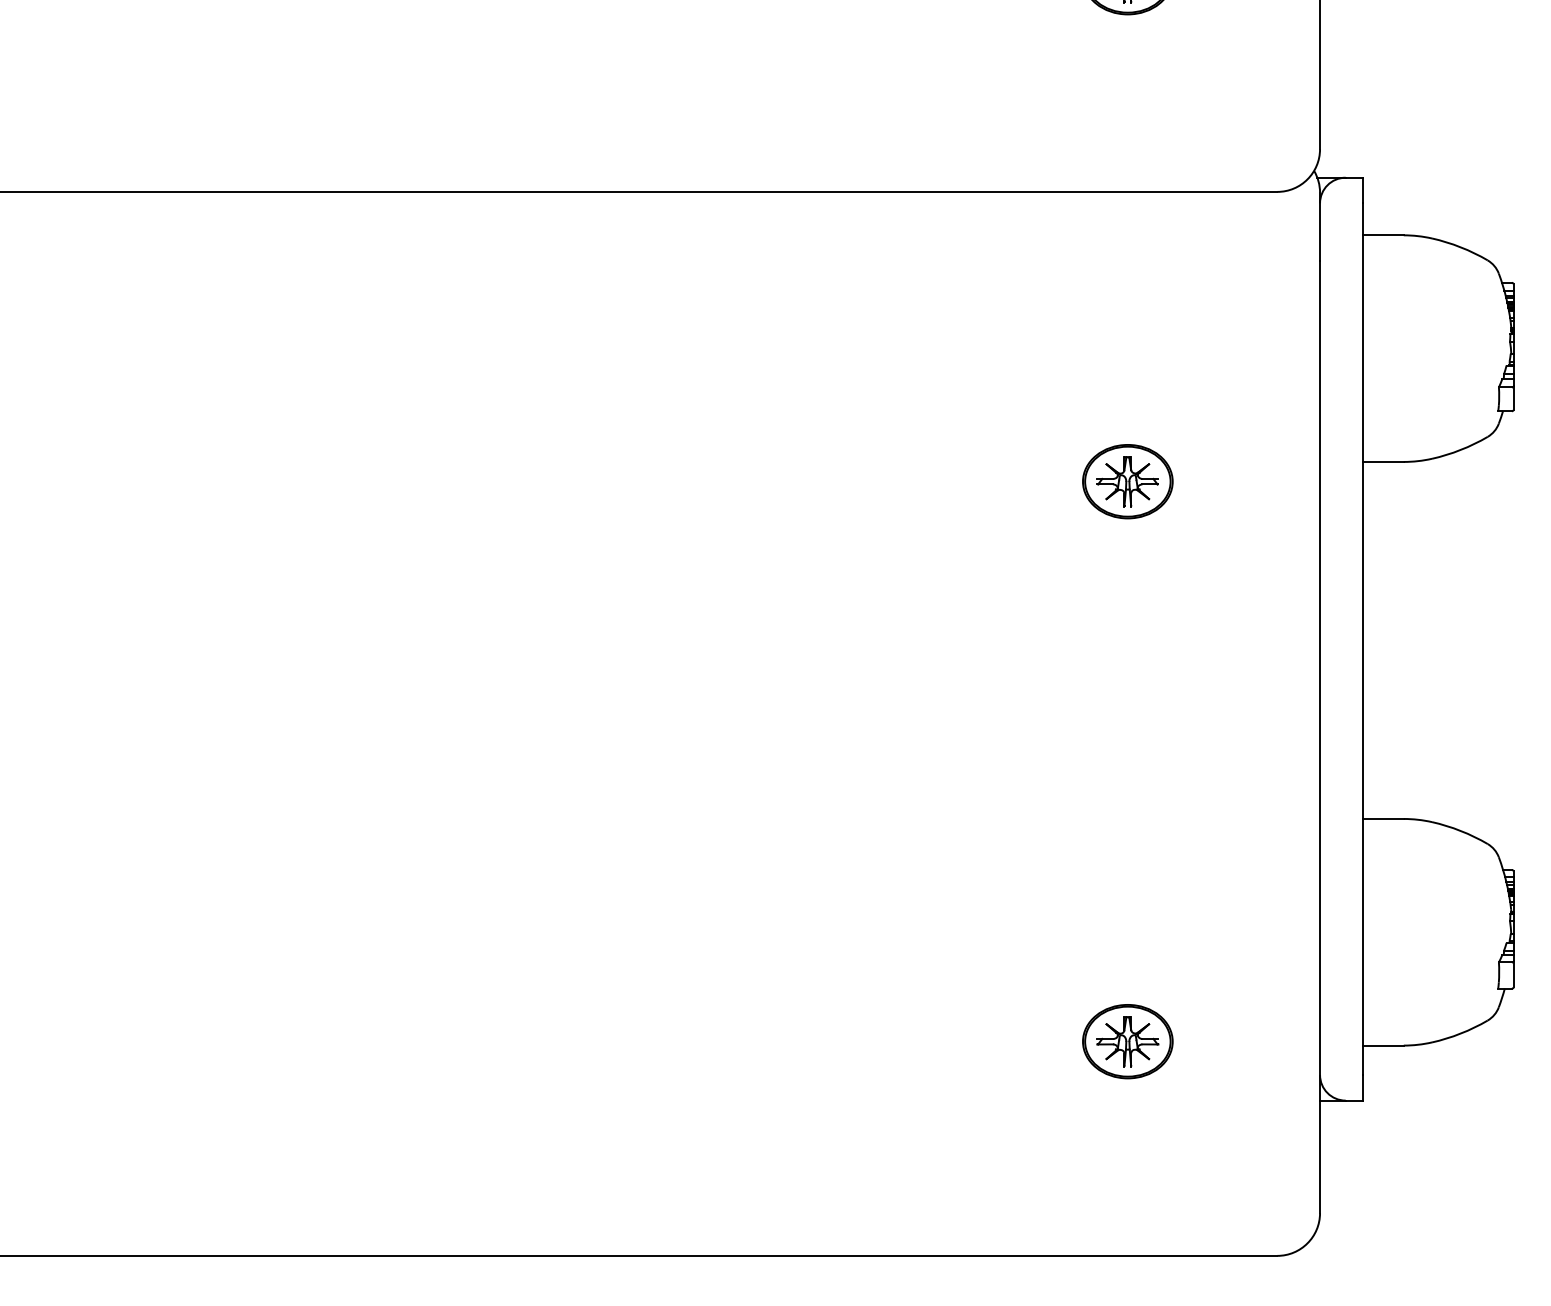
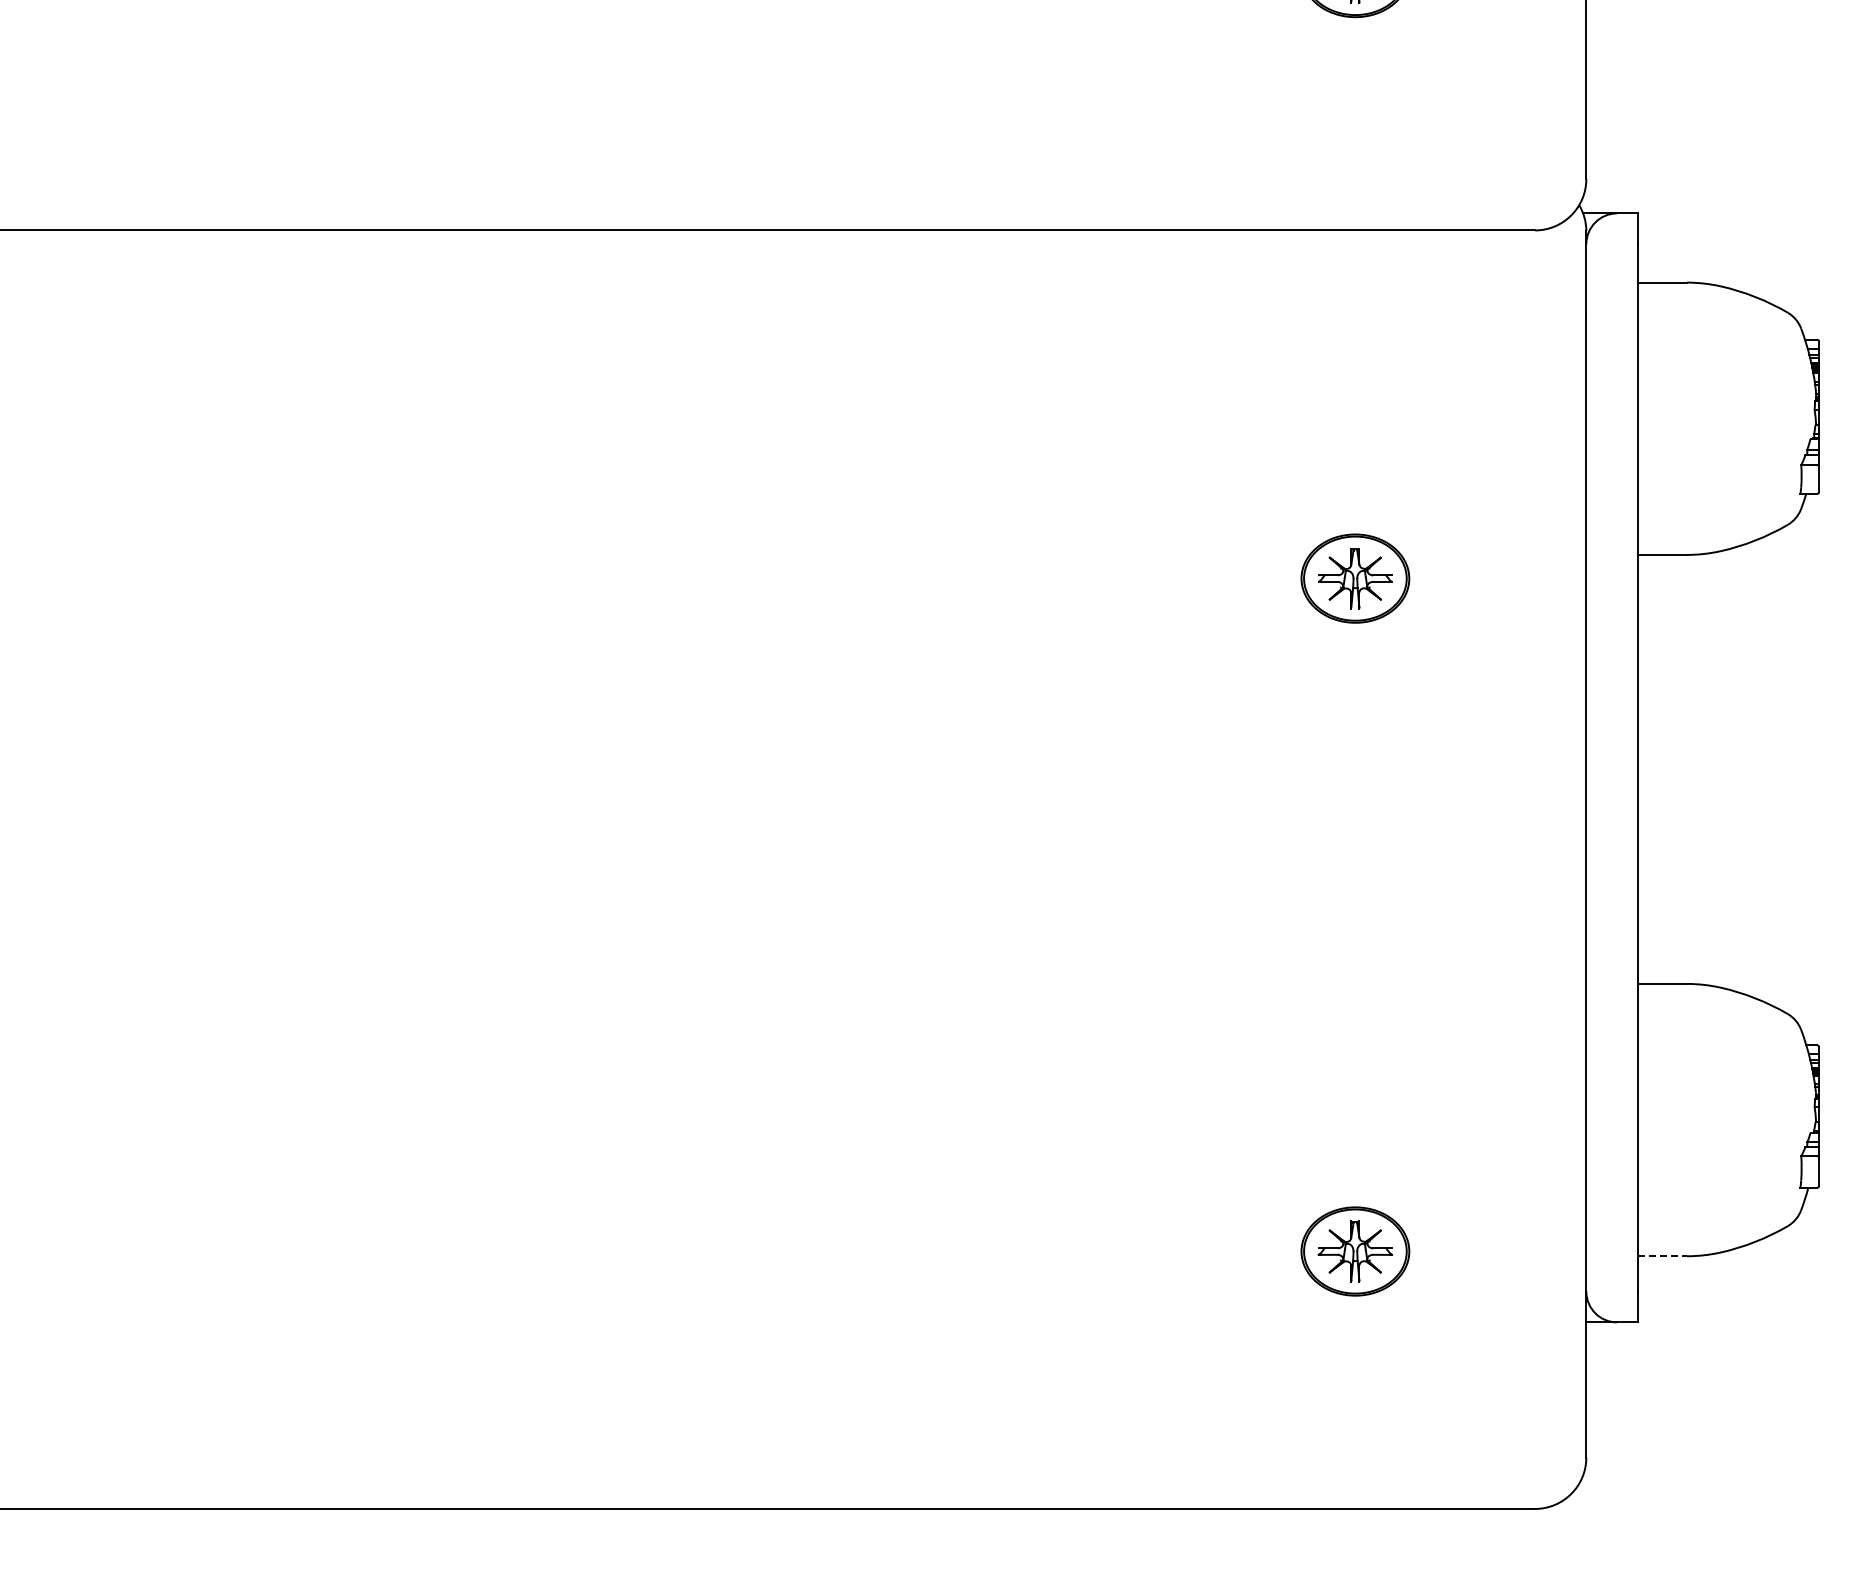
line: (1383, 1045) -> (1662, 1256), solid -> dashed

